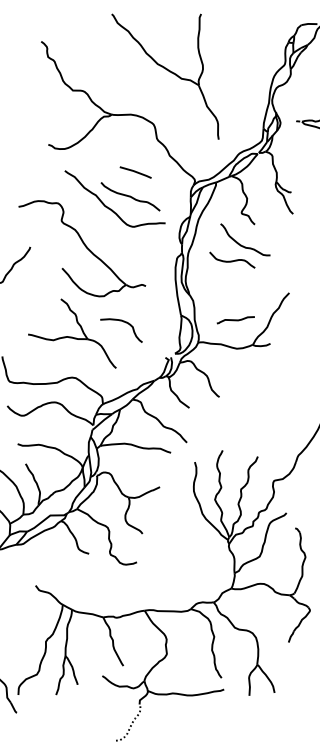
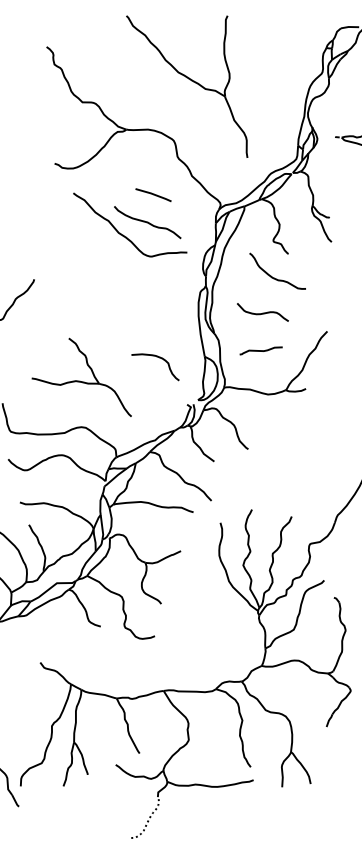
part: (82, 248) -> (93, 281), removed
curve: (232, 260) -> (263, 312), moved
curve: (235, 320) -> (260, 351), moved
curve: (125, 323) -> (160, 359), moved

